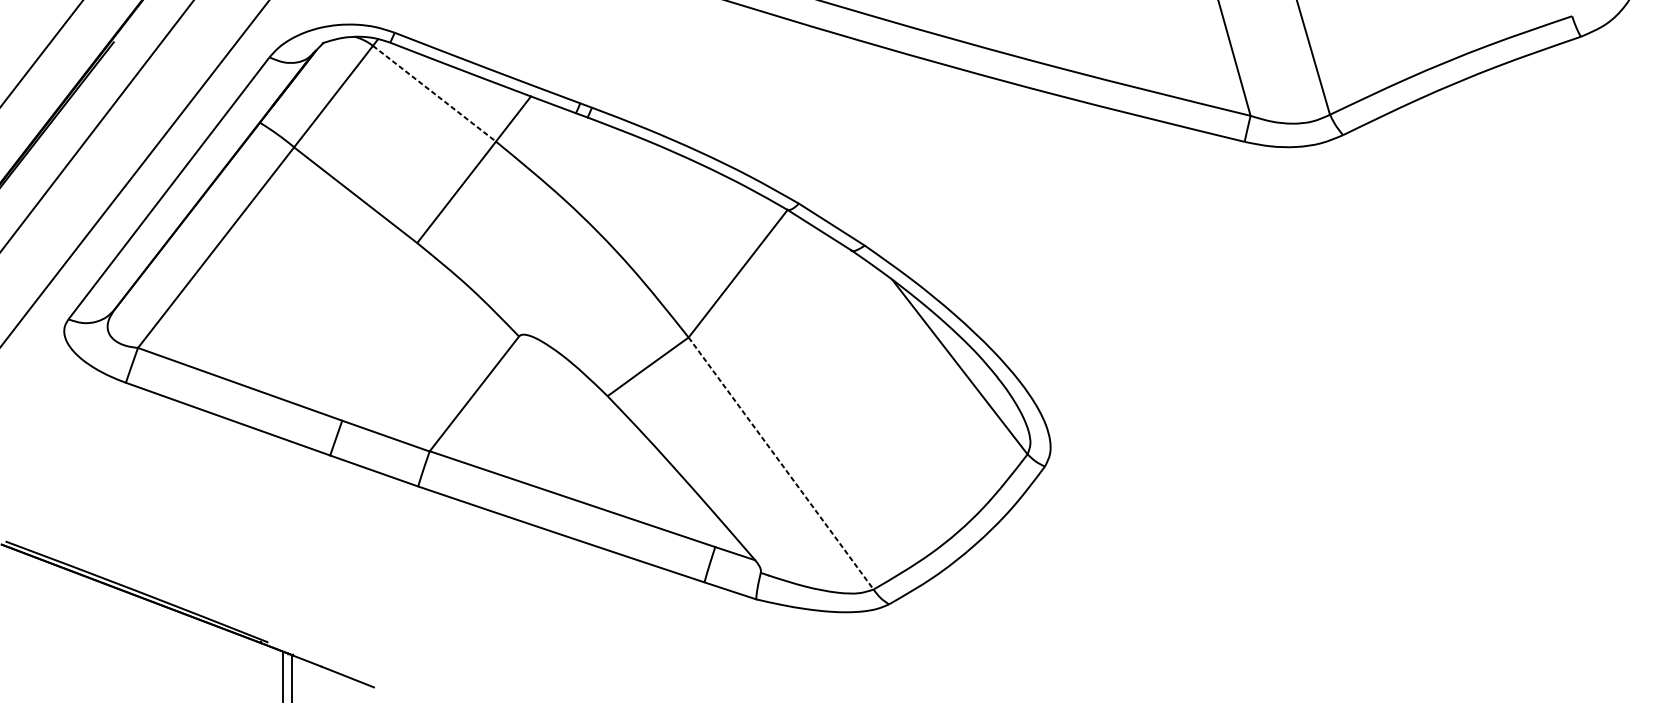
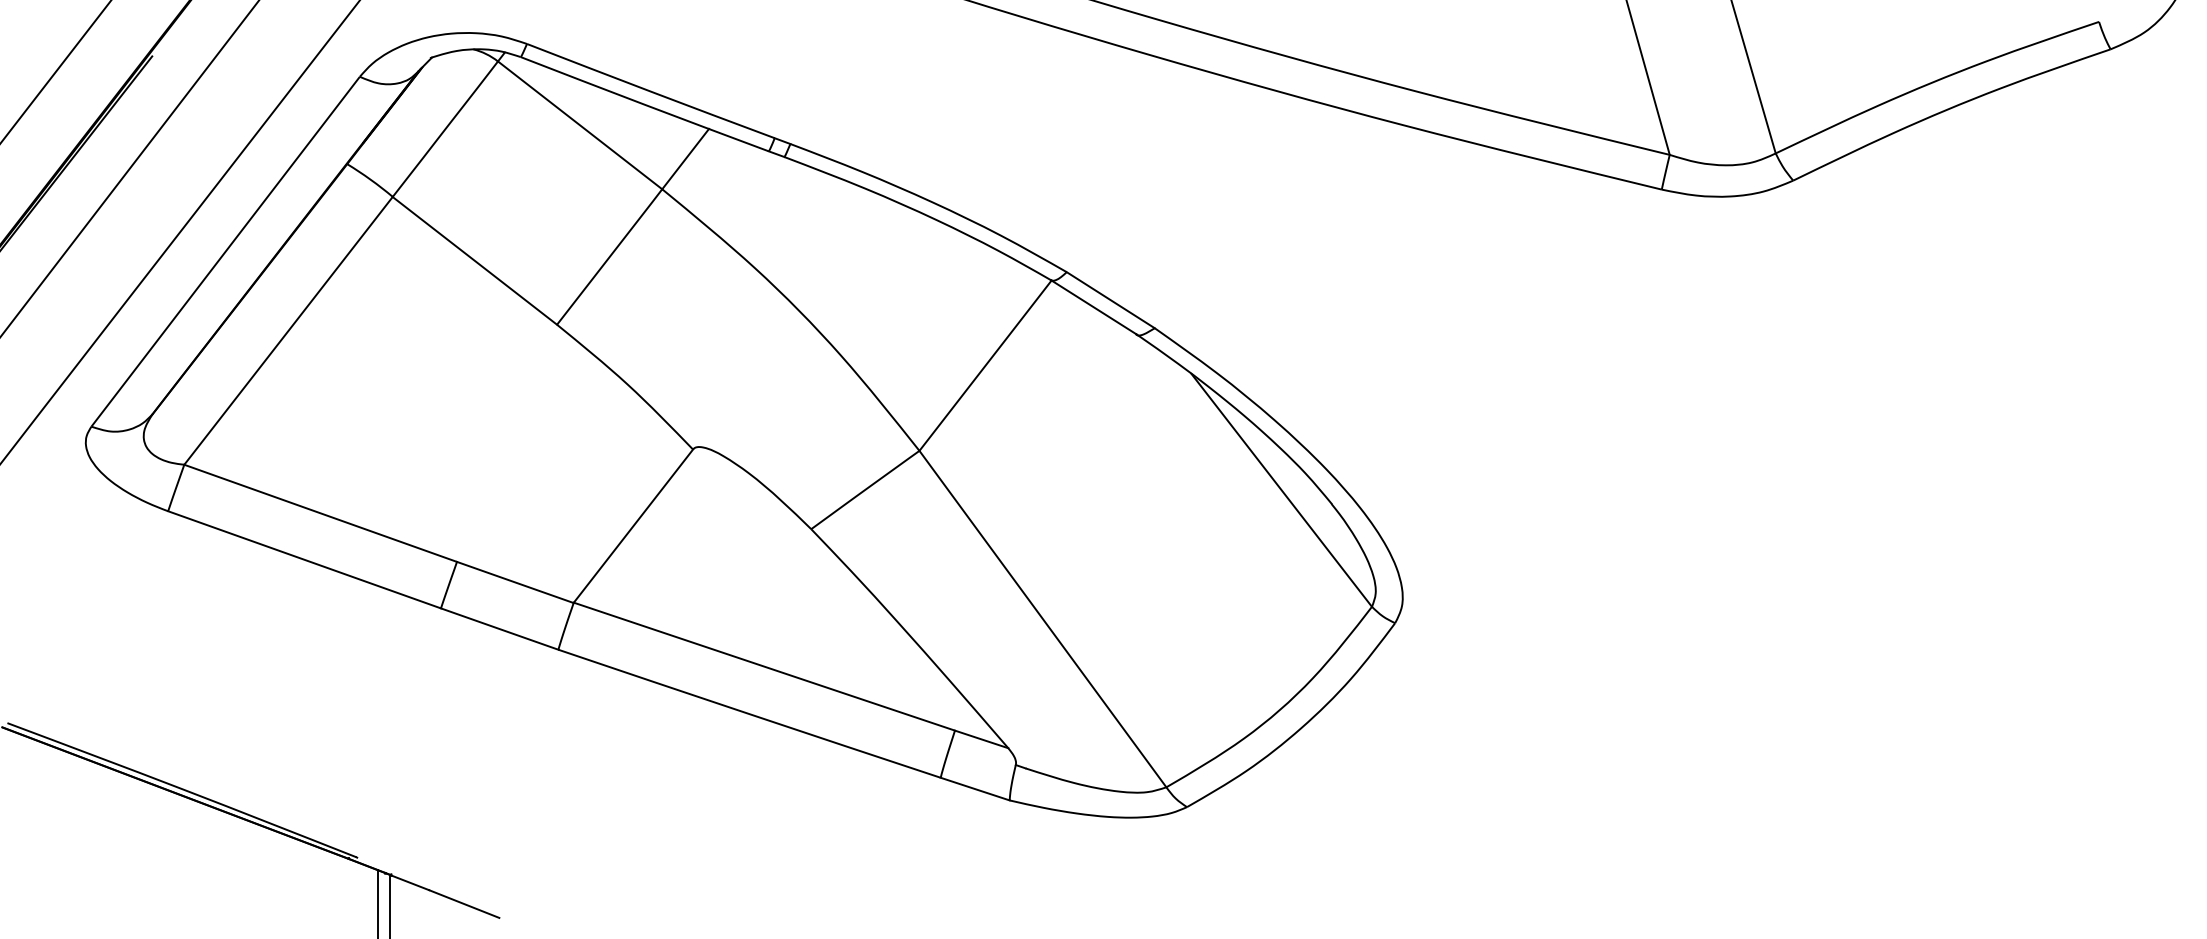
line: (434, 93) -> (580, 125), dashed -> solid
line: (780, 463) -> (1042, 619), dashed -> solid

